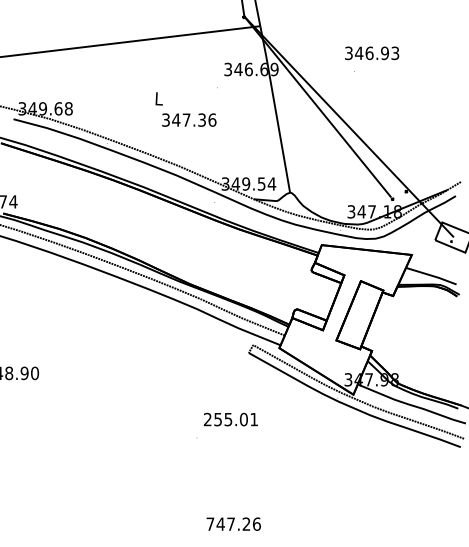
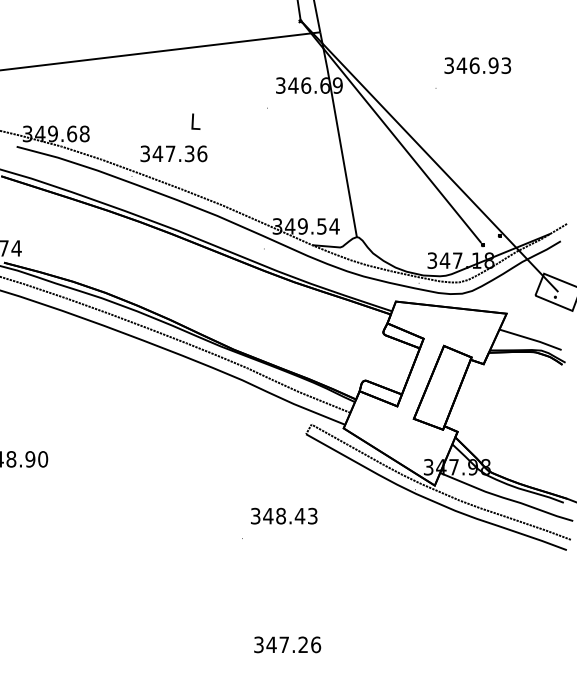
text: (371, 53) -> (477, 65), moved
text: (188, 119) -> (173, 153), moved
text: (231, 419) -> (284, 515), 255.01 -> 348.43
text: (210, 523) -> (258, 644), 747.26 -> 347.26

